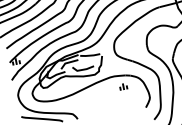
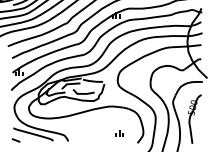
part: (123, 86) -> (119, 133), moved

